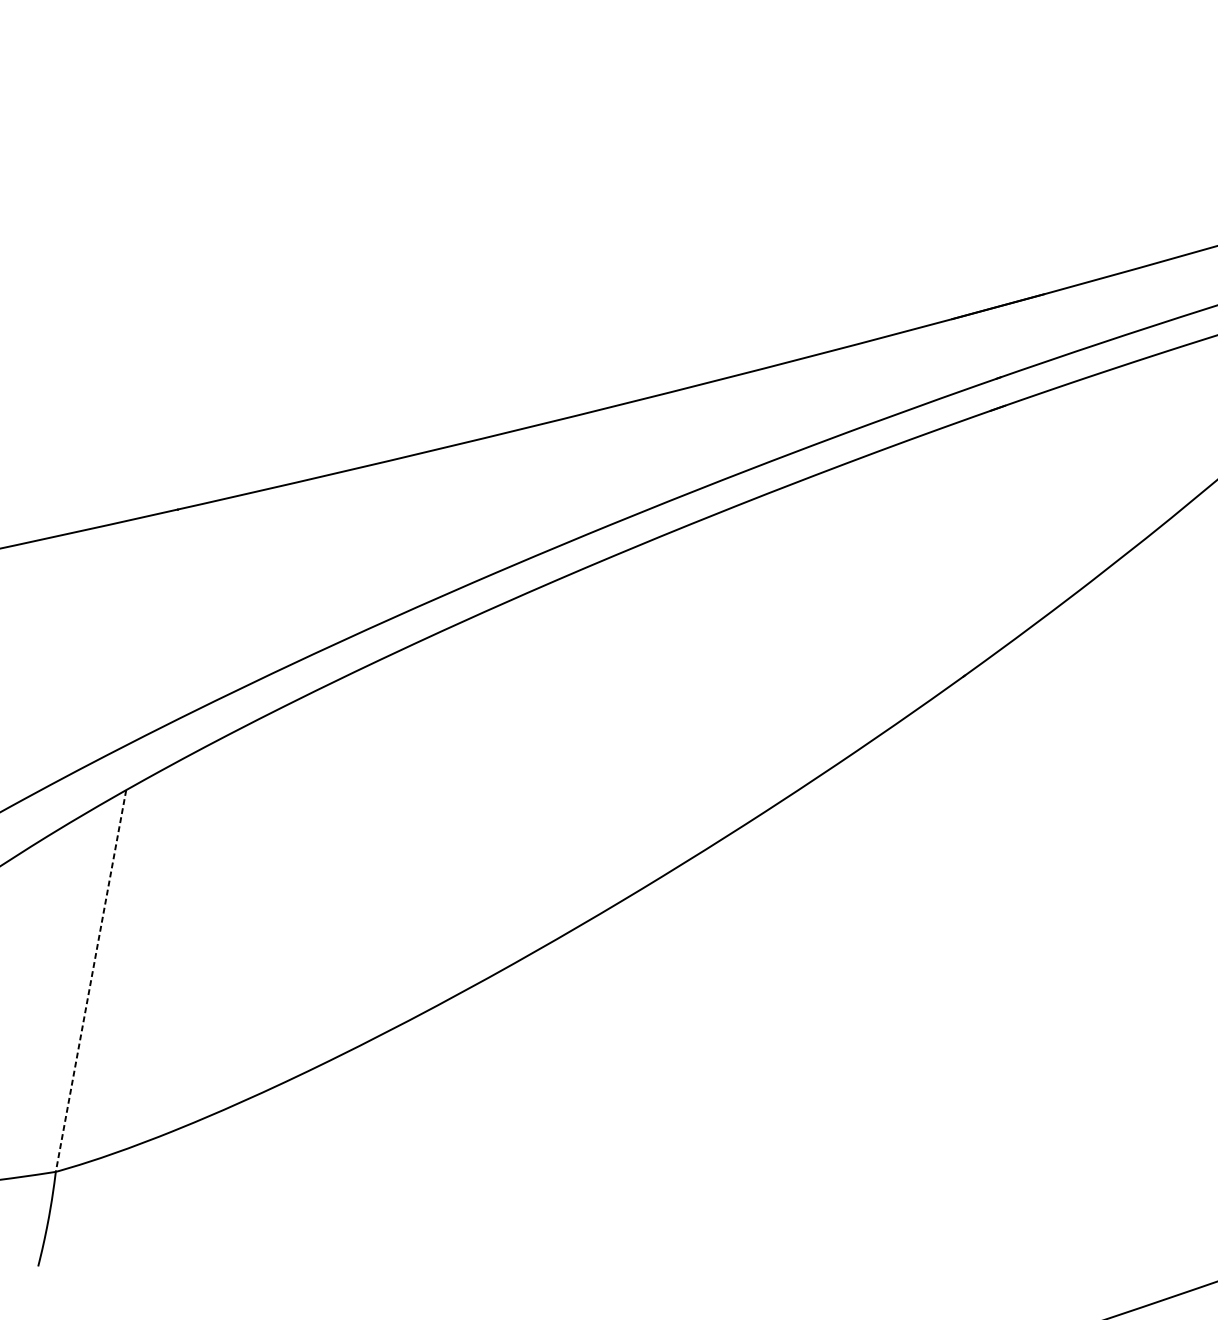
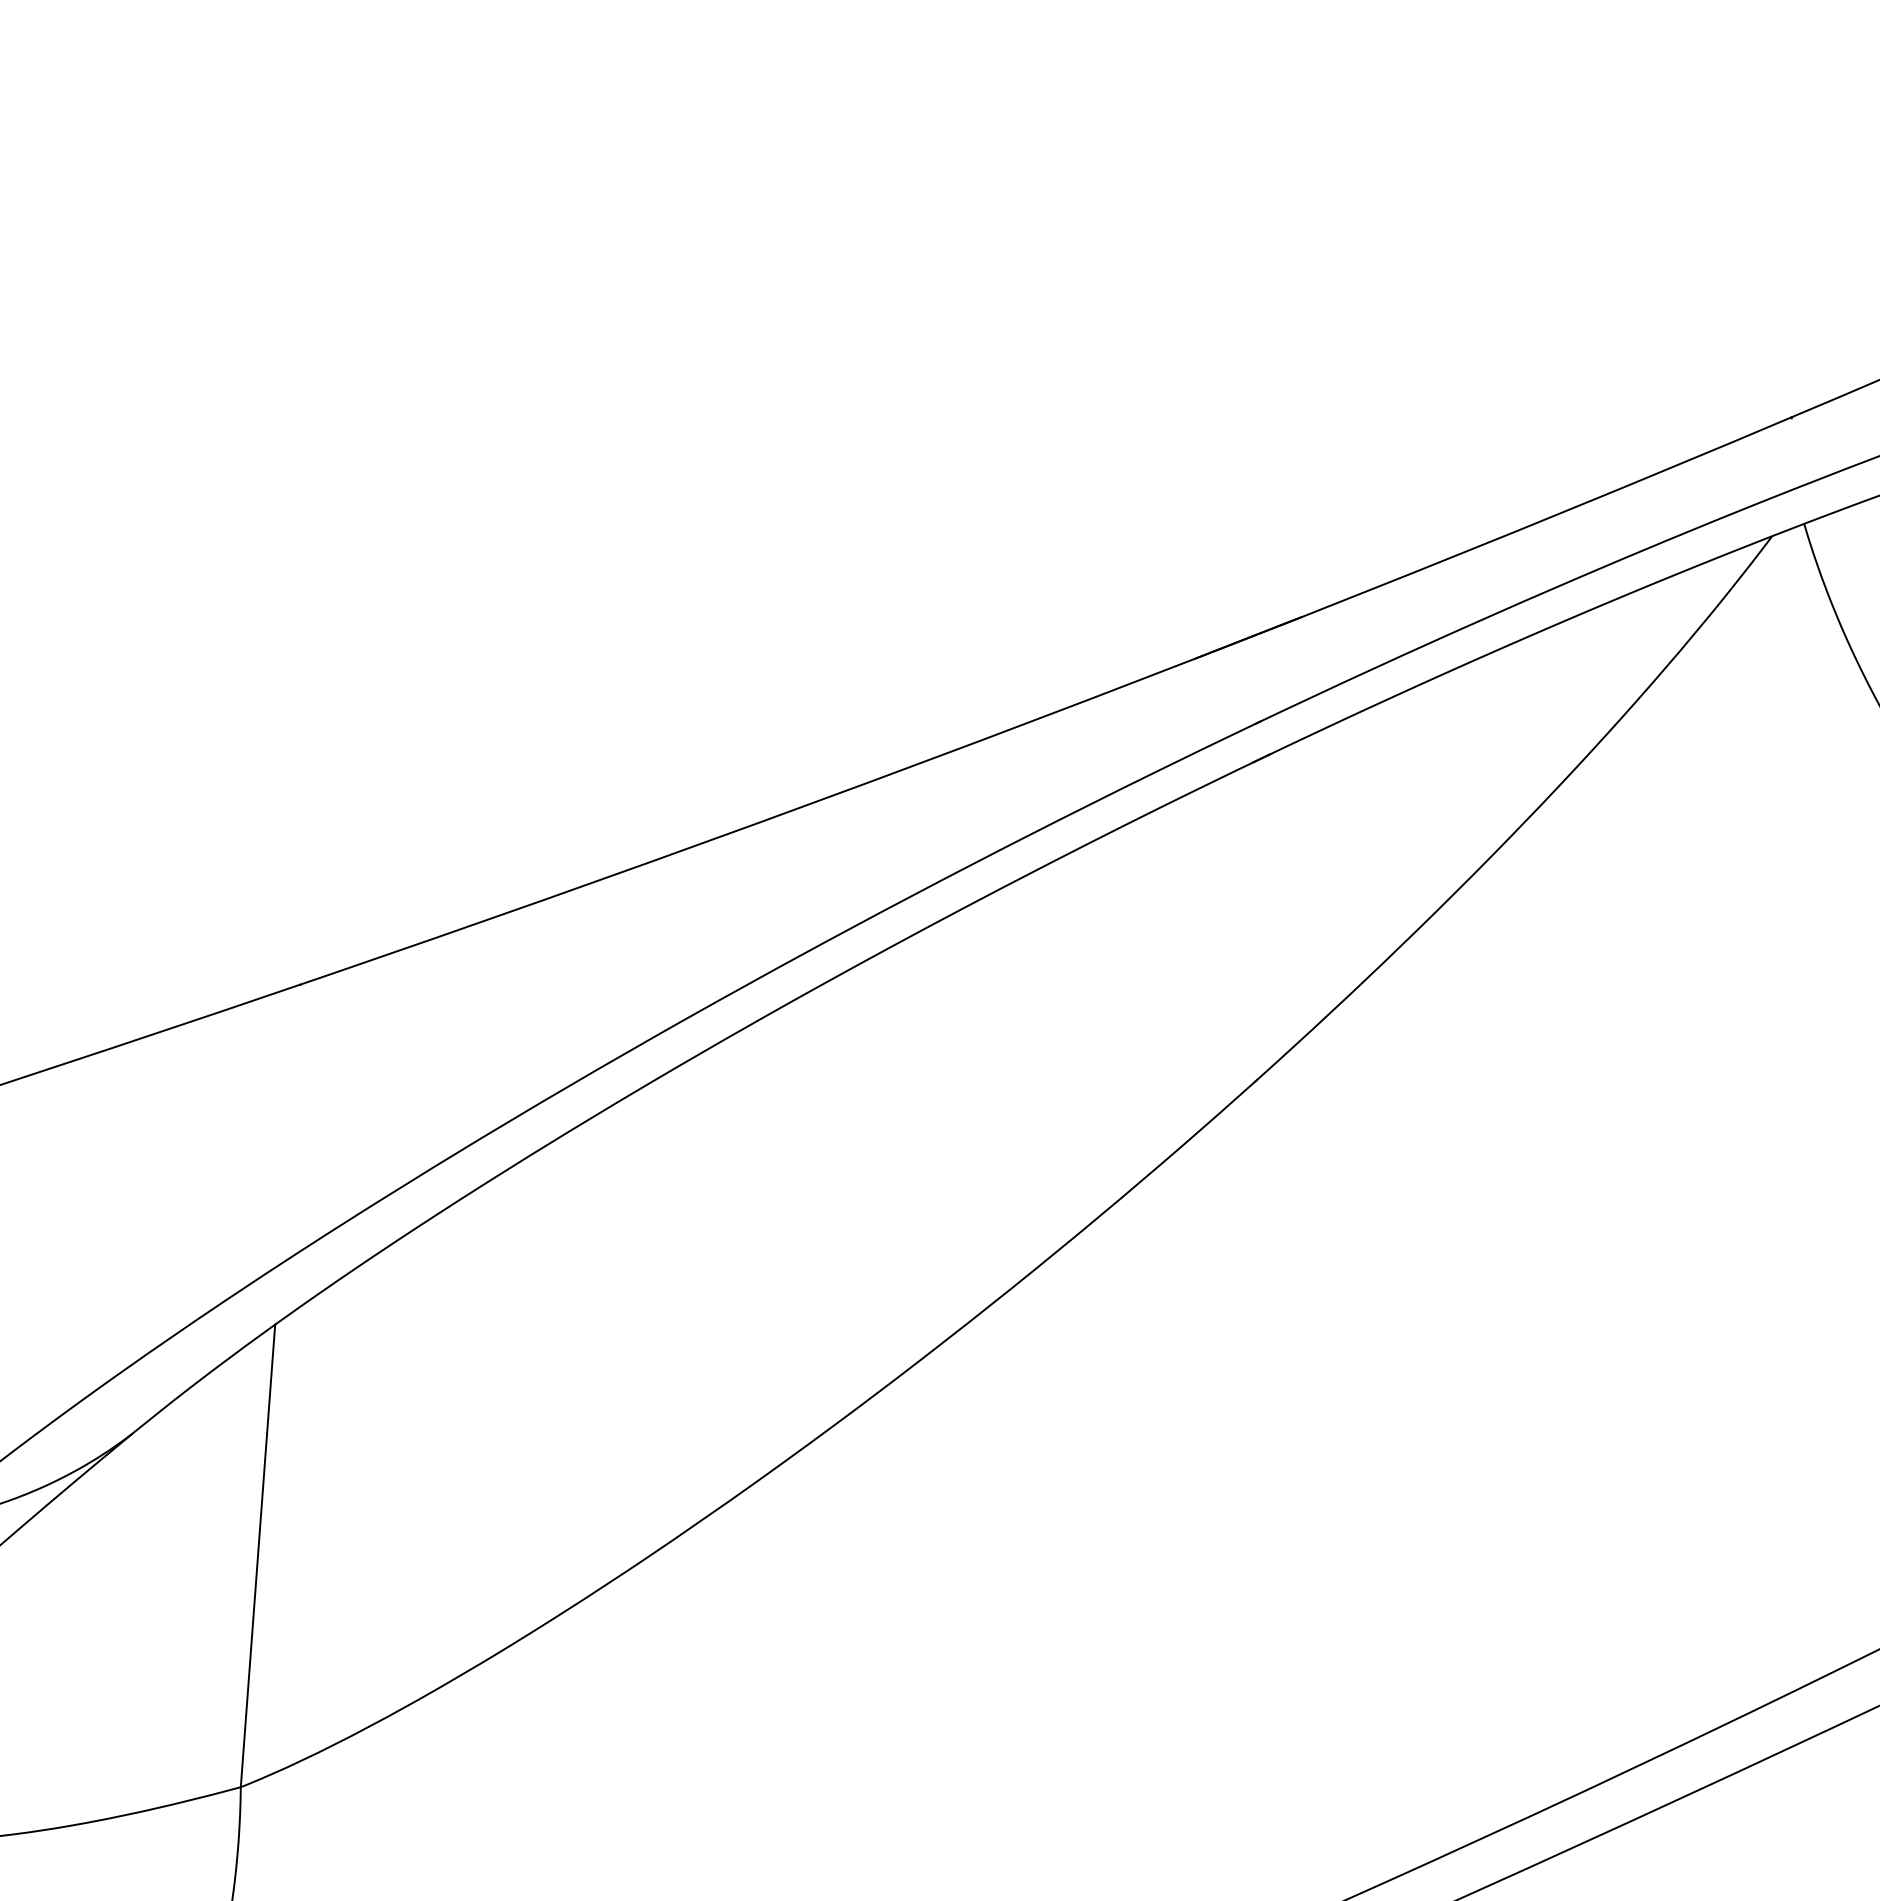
line: (91, 980) -> (258, 1555), dashed -> solid

